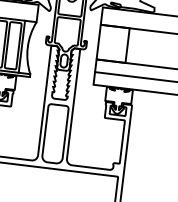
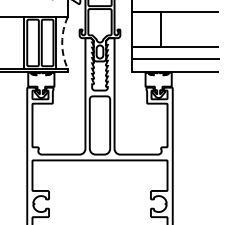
arc: (28, 47) -> (62, 42), solid -> dashed

